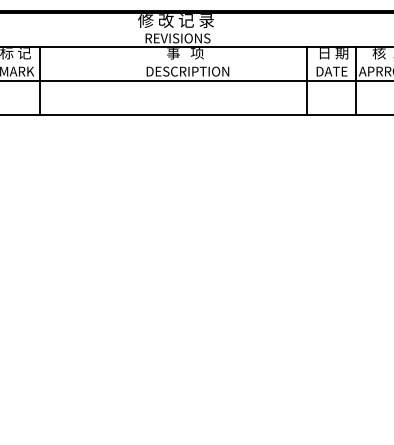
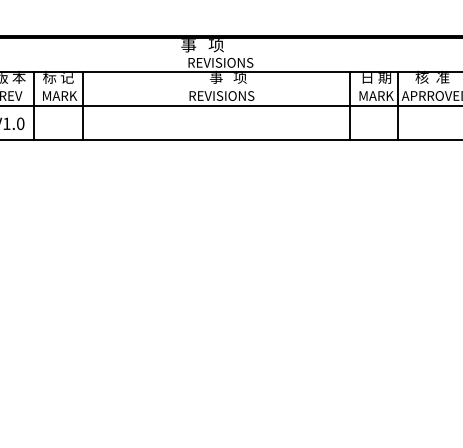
text: (175, 21) -> (218, 45), 修 改 记 录 -> 事   项
text: (188, 71) -> (231, 95), DESCRIPTION -> REVISIONS
text: (333, 71) -> (376, 95), DATE -> MARK

